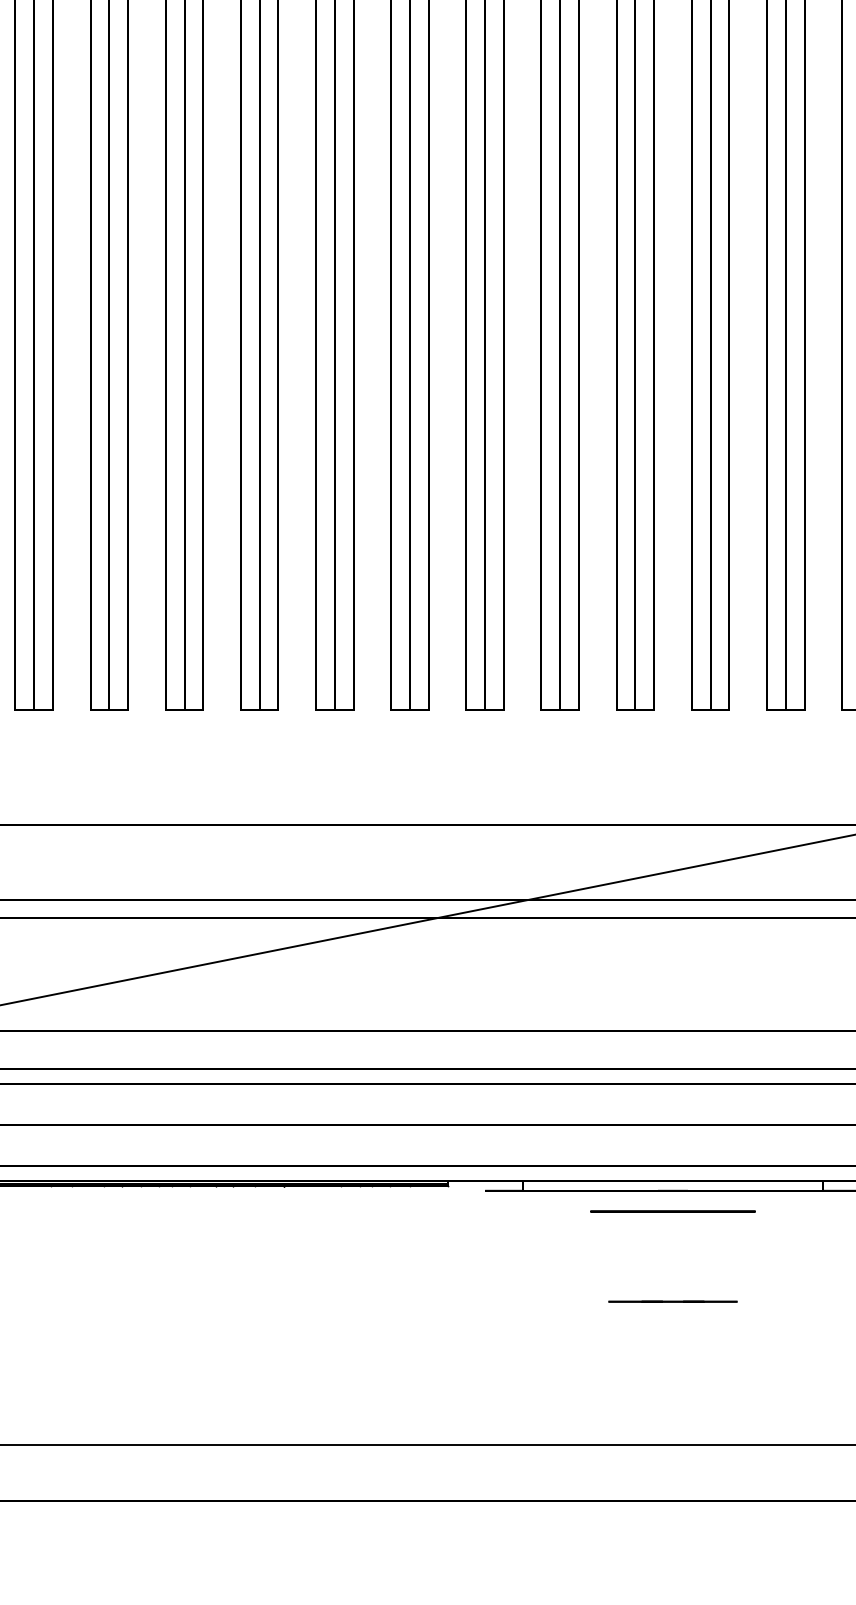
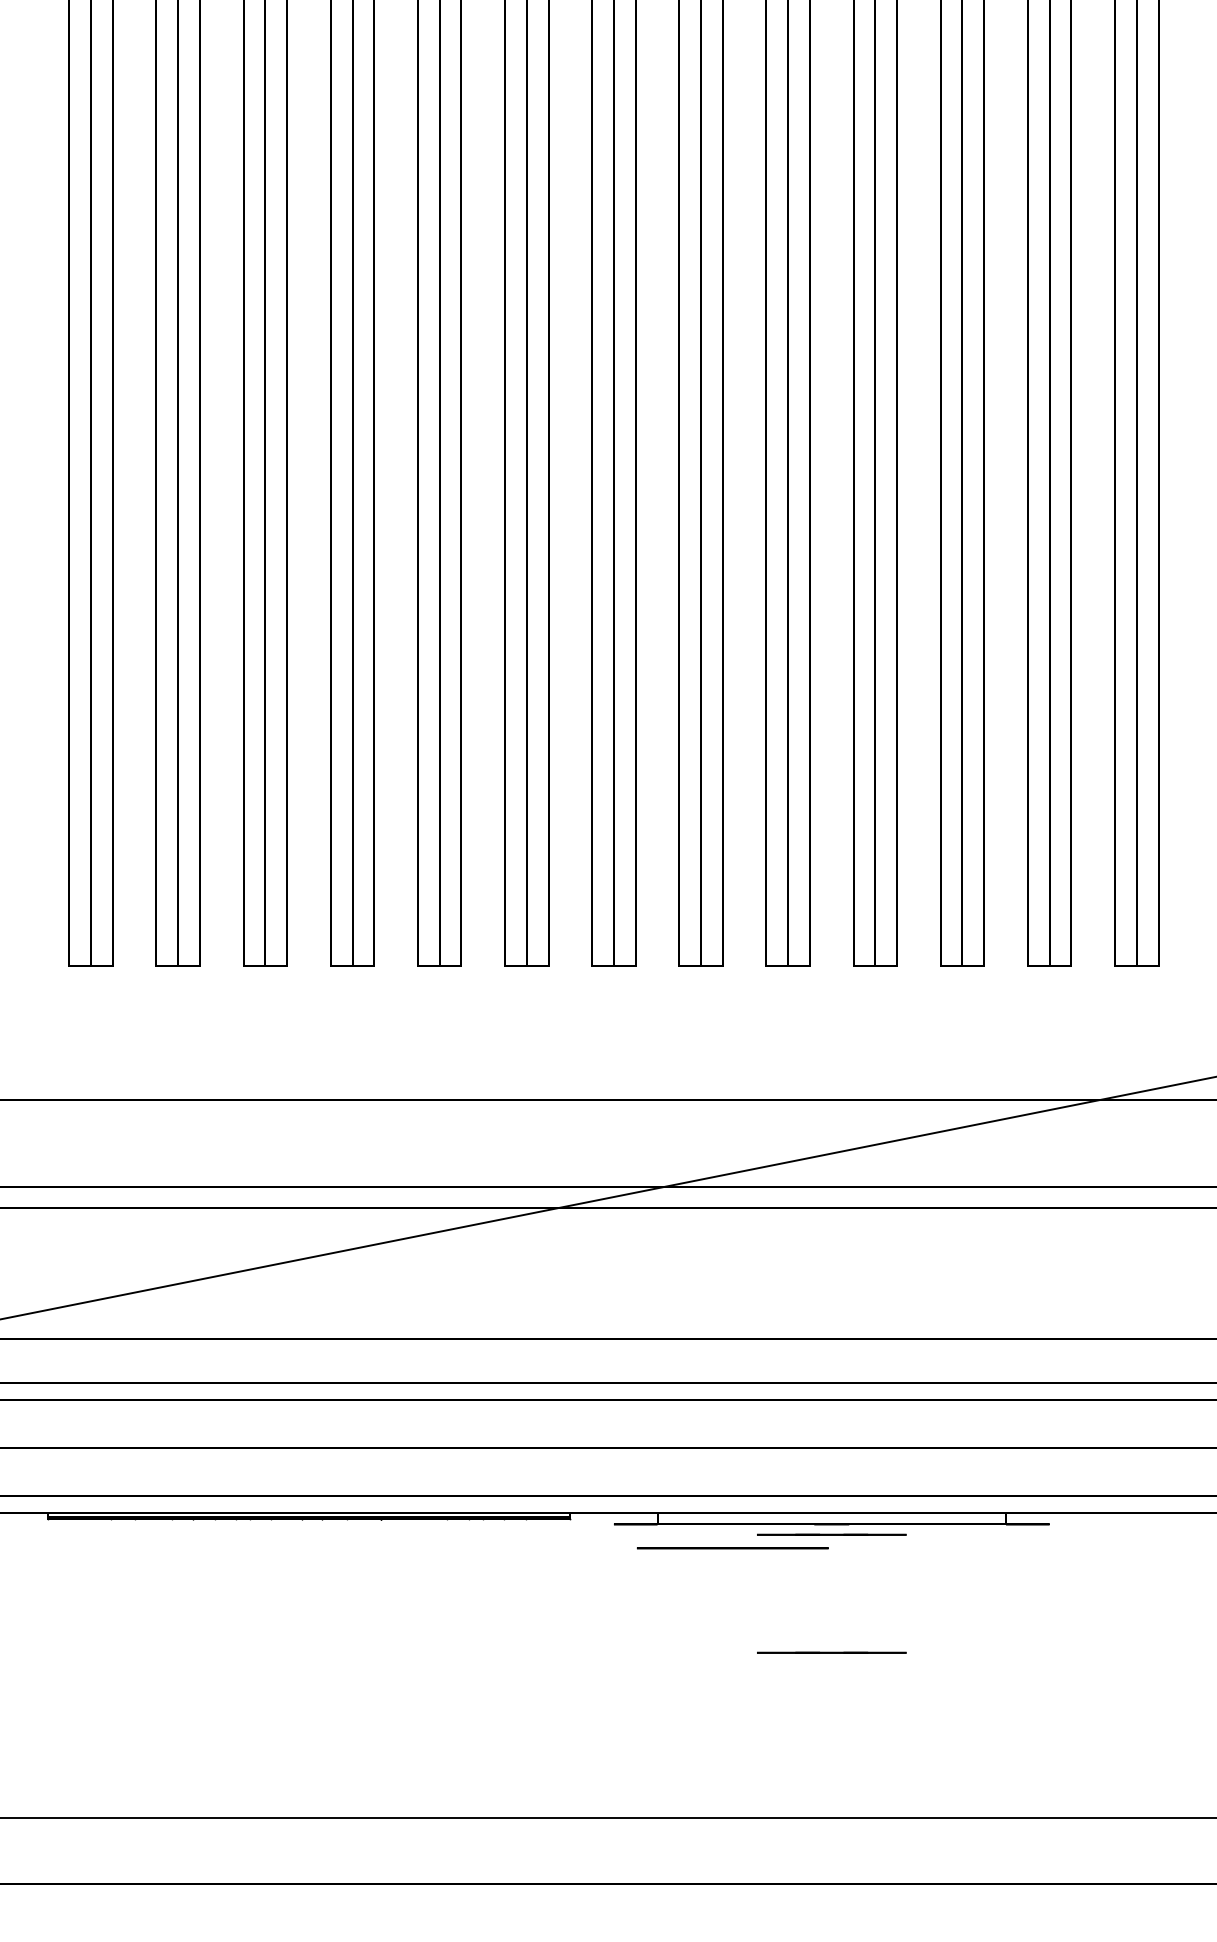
line: (672, 1199) -> (831, 1534), added
circle: (672, 1211) -> (732, 1548), moved

